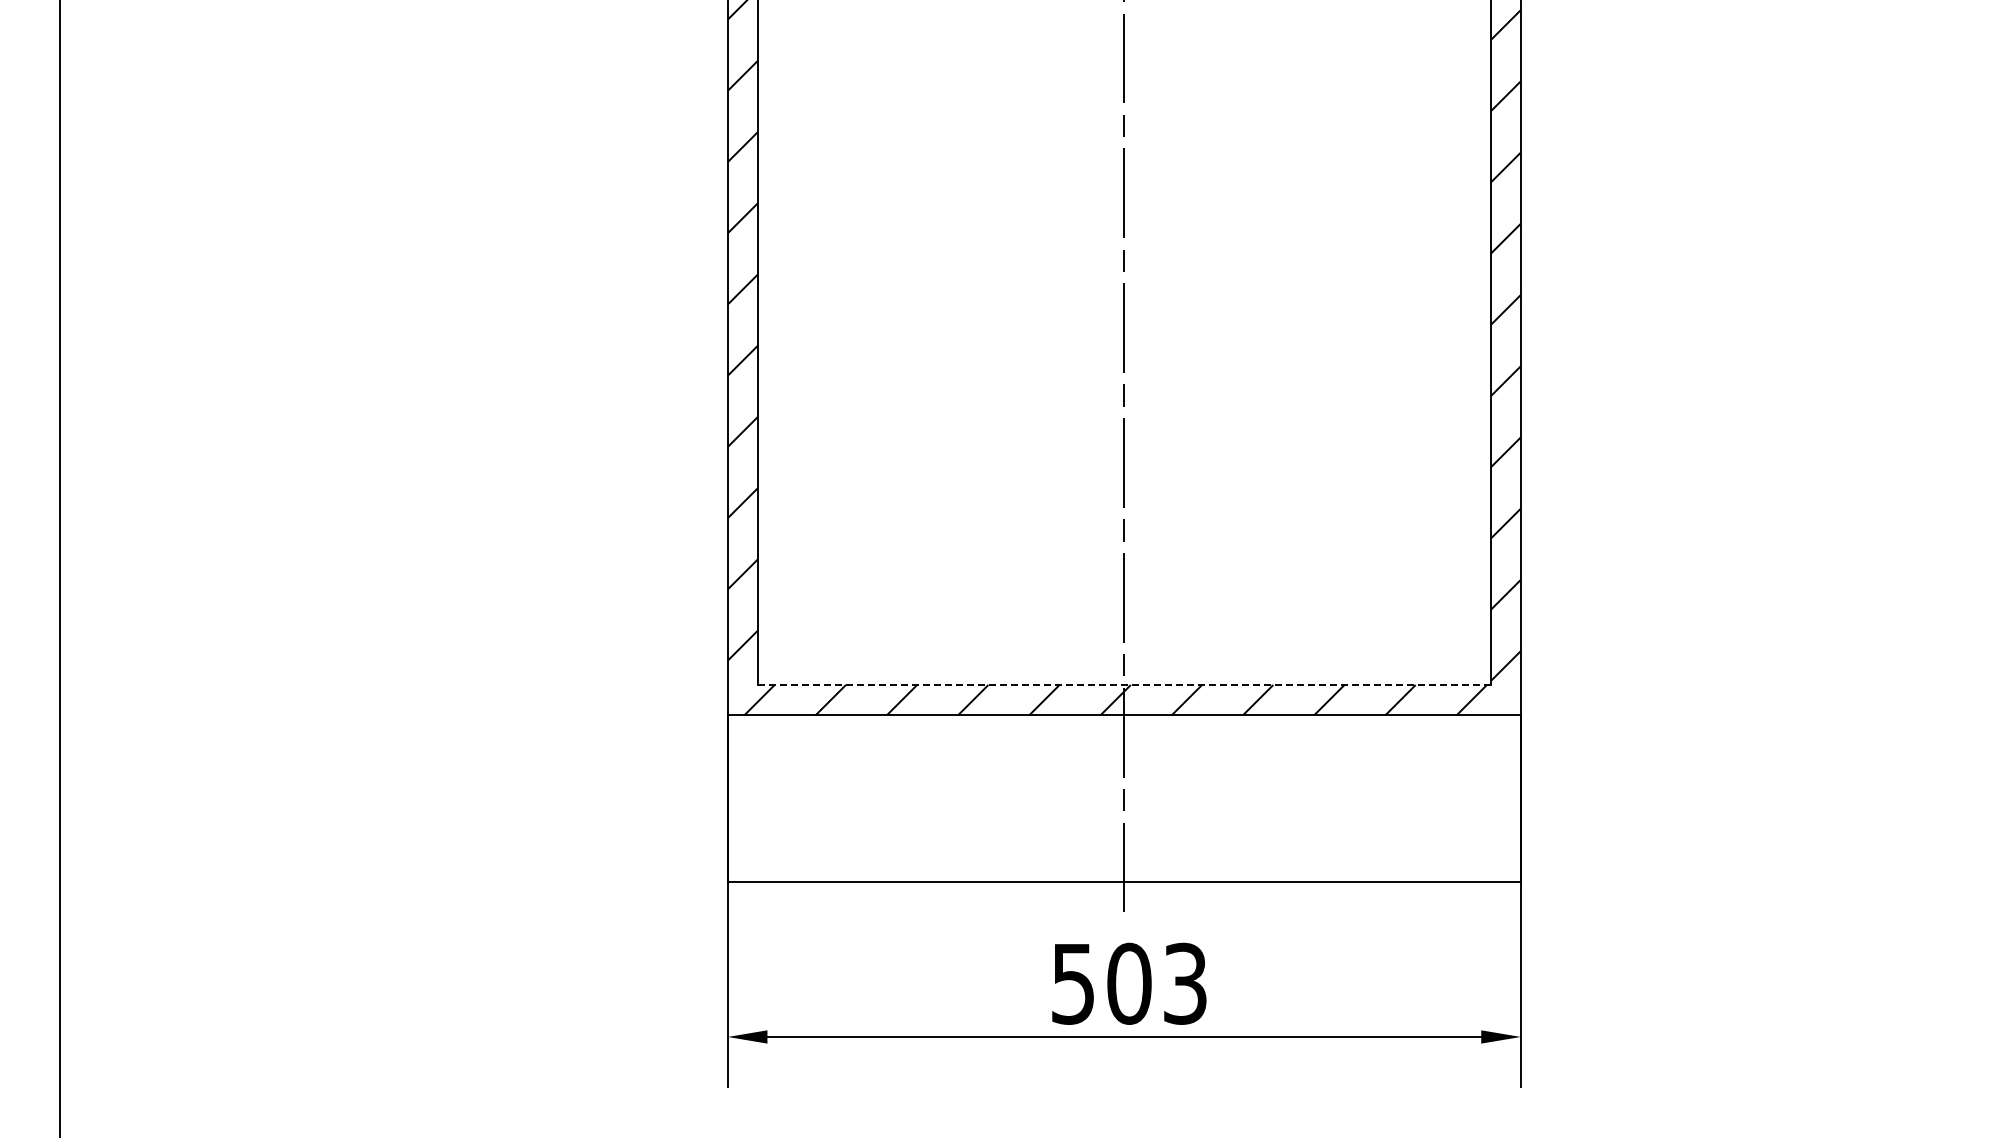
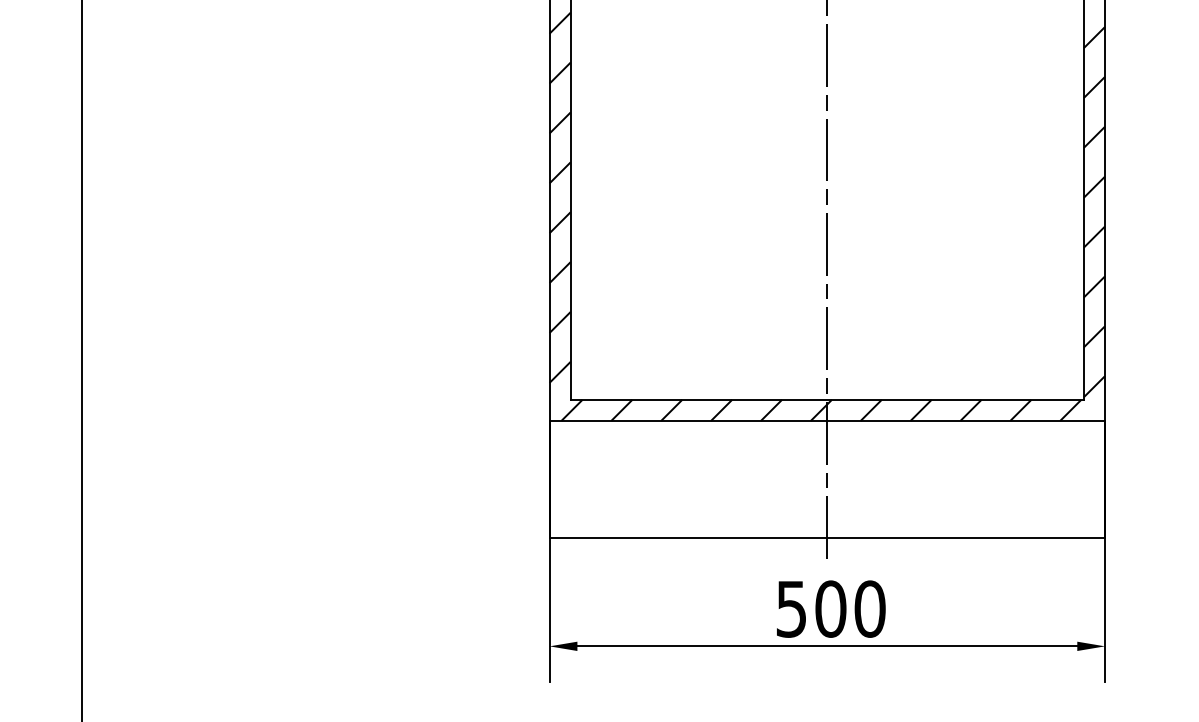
line: (1123, 685) -> (826, 400), dashed -> solid
text: (1185, 983) -> (870, 608), 503 -> 500

